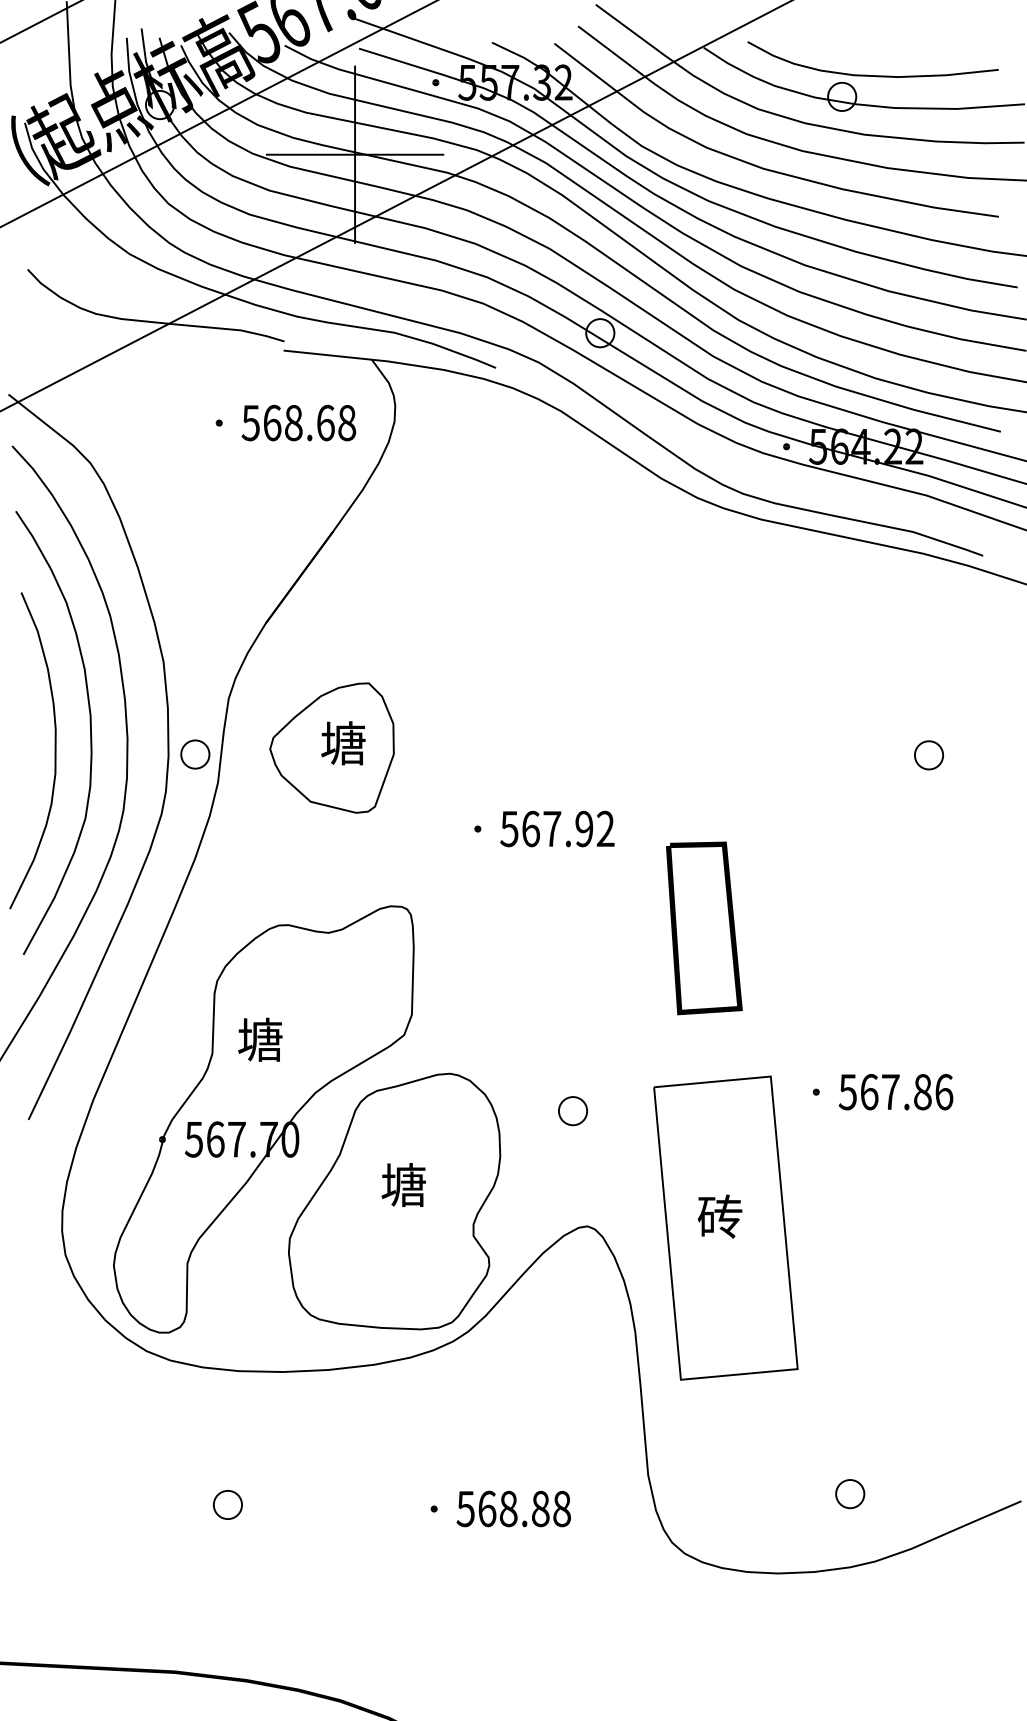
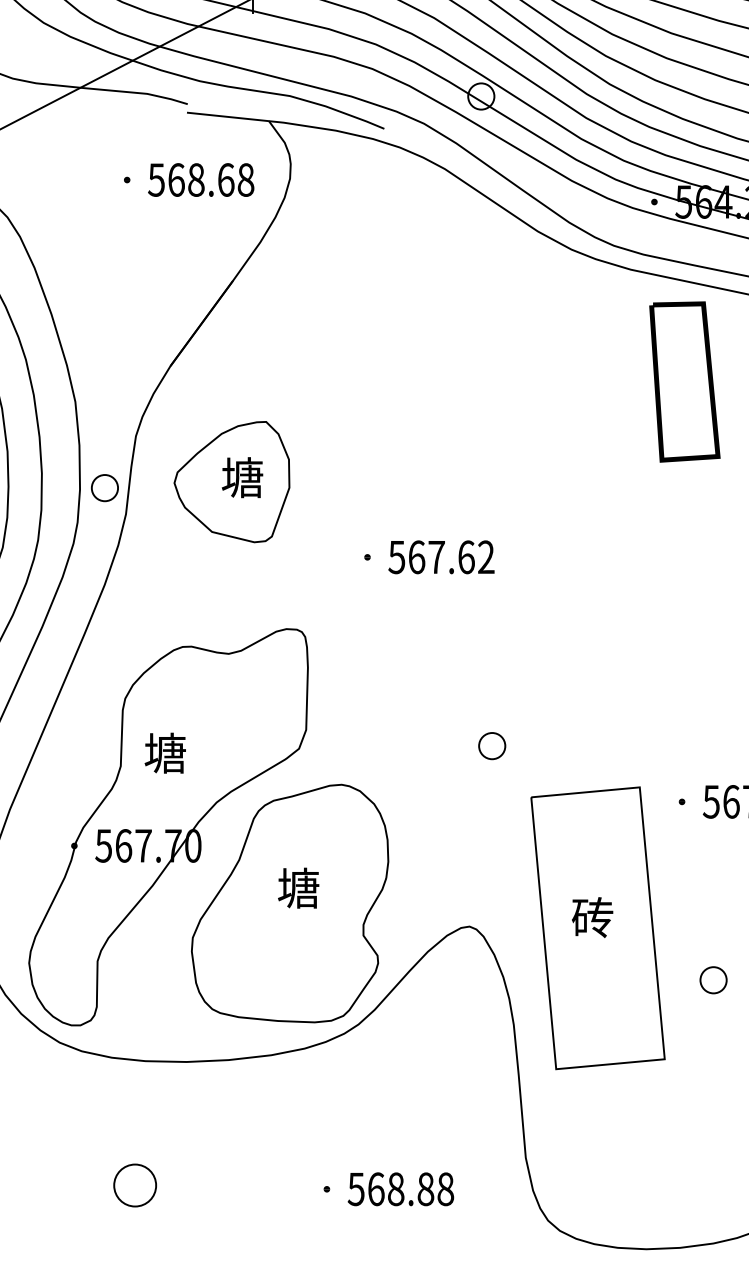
text: (584, 828) -> (466, 556), 567.92 -> 567.62
line: (729, 928) -> (708, 382), moved
part: (572, 1111) -> (491, 746), moved
part: (850, 1494) -> (713, 980), moved
part: (227, 1504) -> (134, 1185), size x1.6

